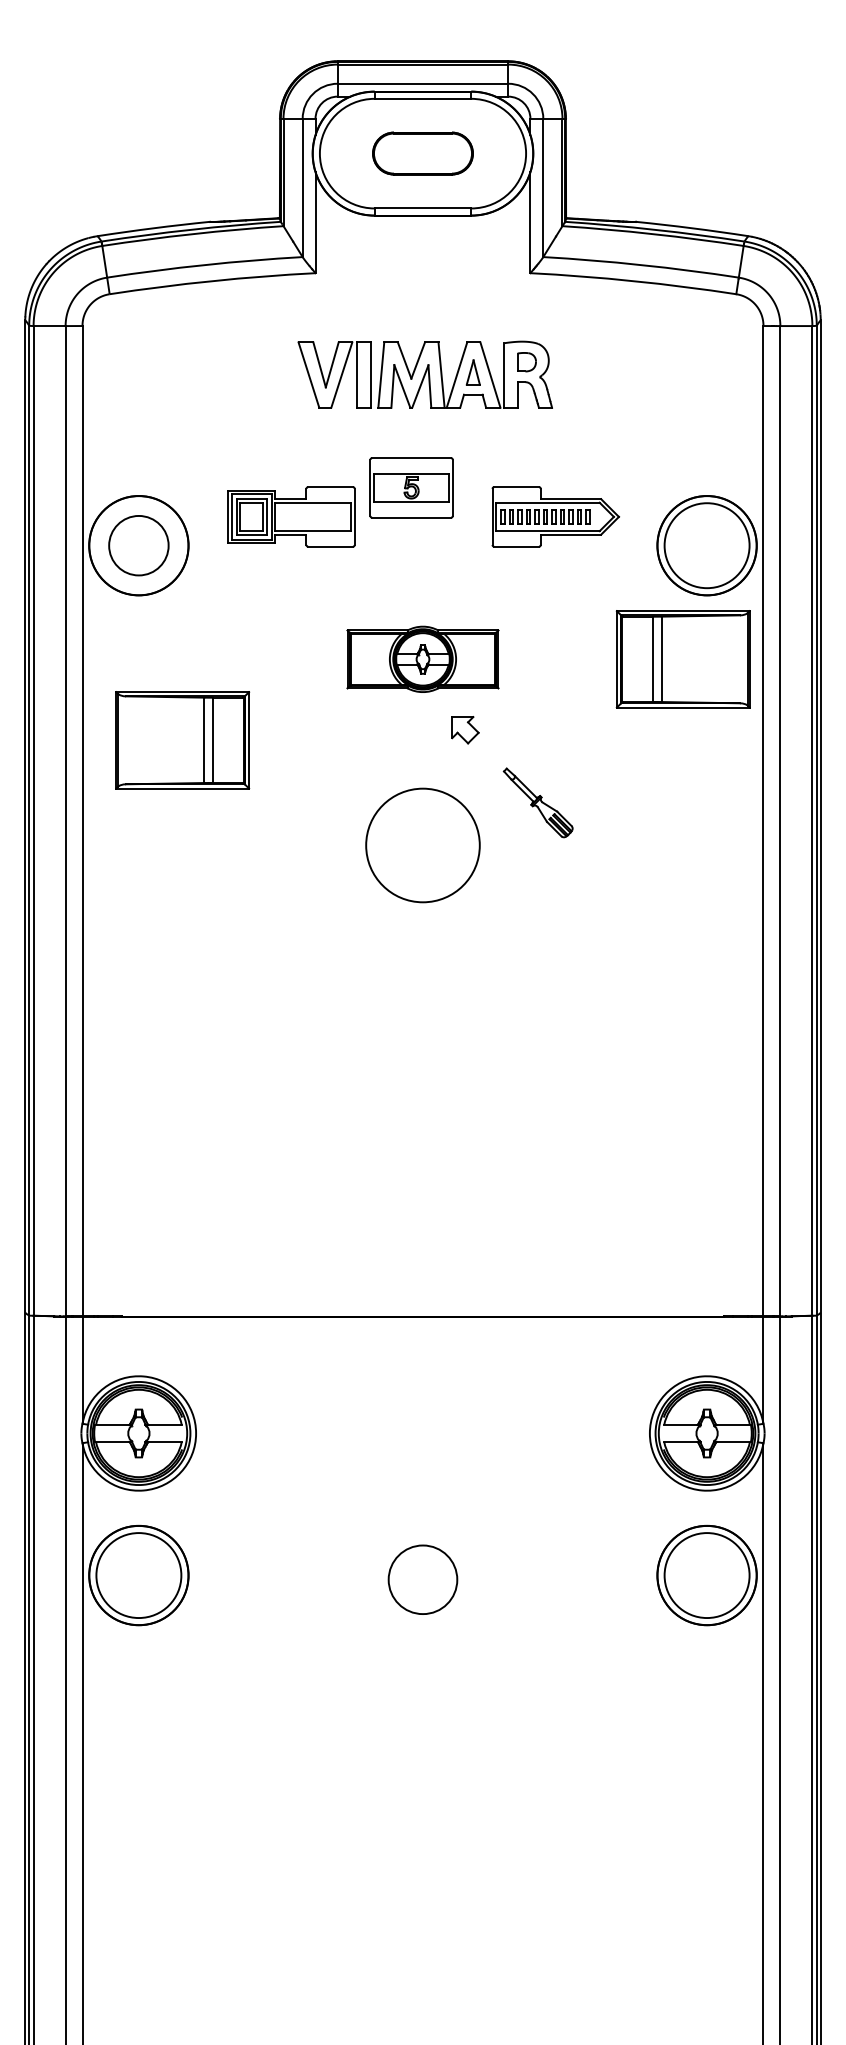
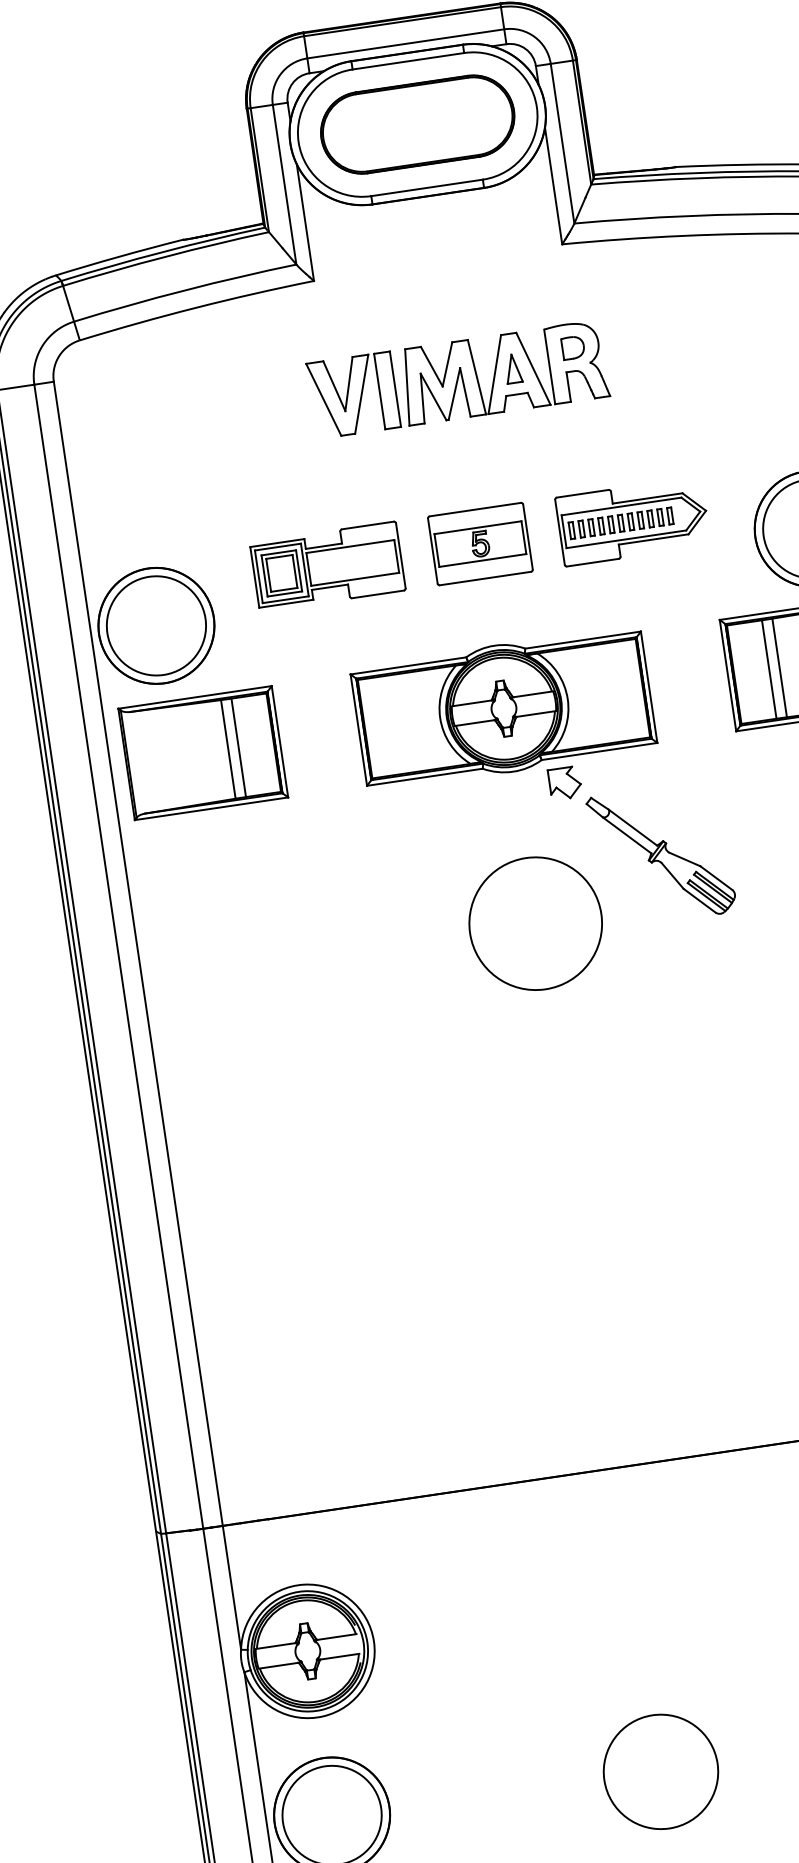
part: (422, 153) -> (417, 124), size x1.67
part: (411, 487) -> (480, 543), moved
circle: (138, 545) -> (155, 625), size x1.43
part: (422, 659) -> (503, 708), size x1.67
part: (182, 740) -> (203, 753), moved
part: (538, 802) -> (661, 854), size x1.67
circle: (422, 1579) -> (660, 1771), size x1.43

